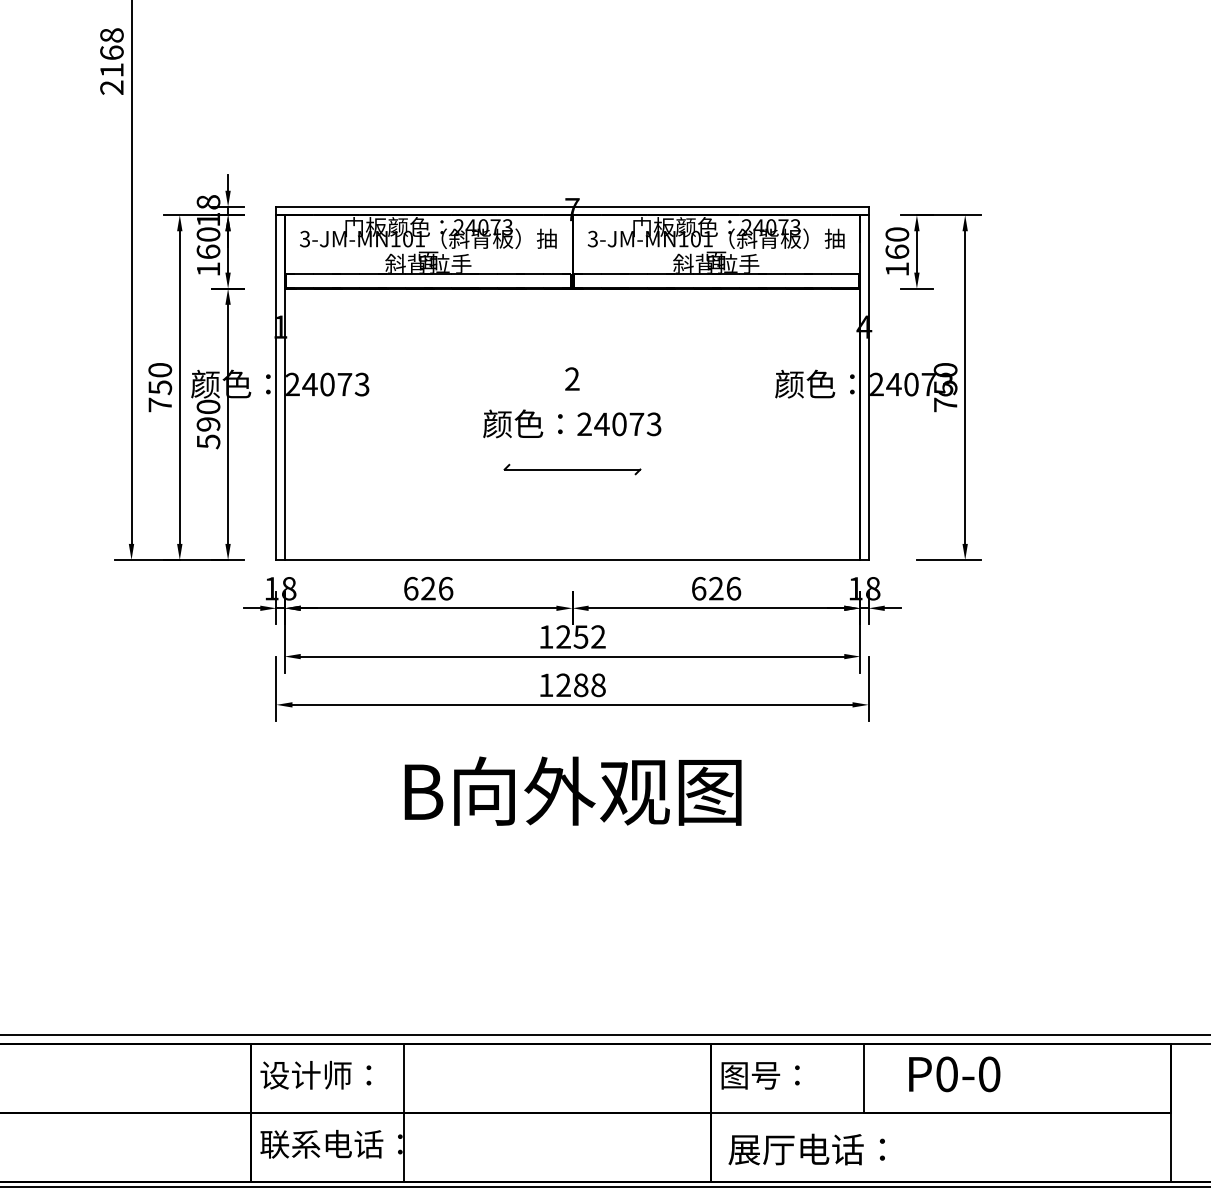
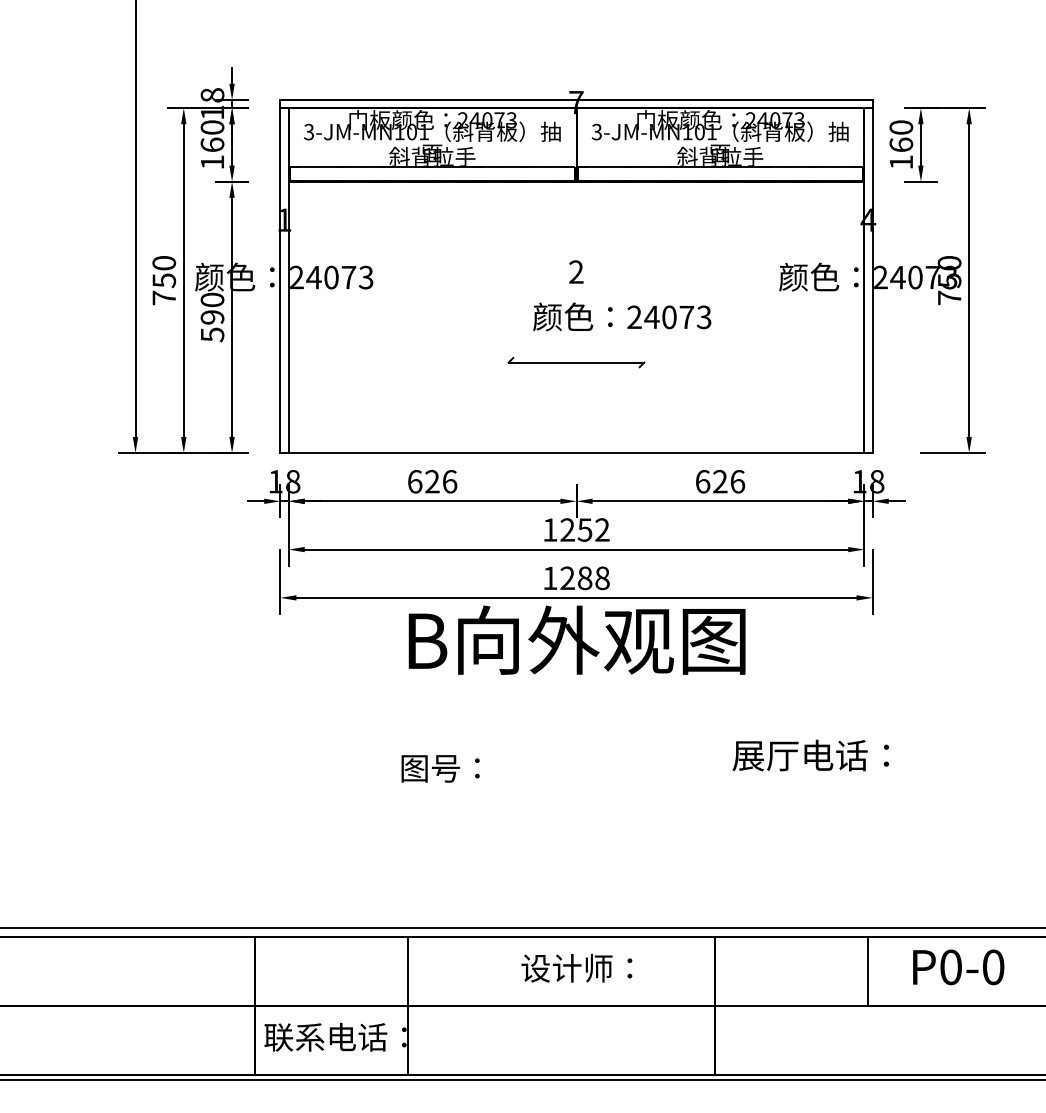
text: (572, 423) -> (622, 316), moved
text: (572, 790) -> (576, 639), moved
text: (315, 1074) -> (576, 967), moved
text: (760, 1075) -> (440, 768), moved
text: (806, 1149) -> (810, 755), moved

